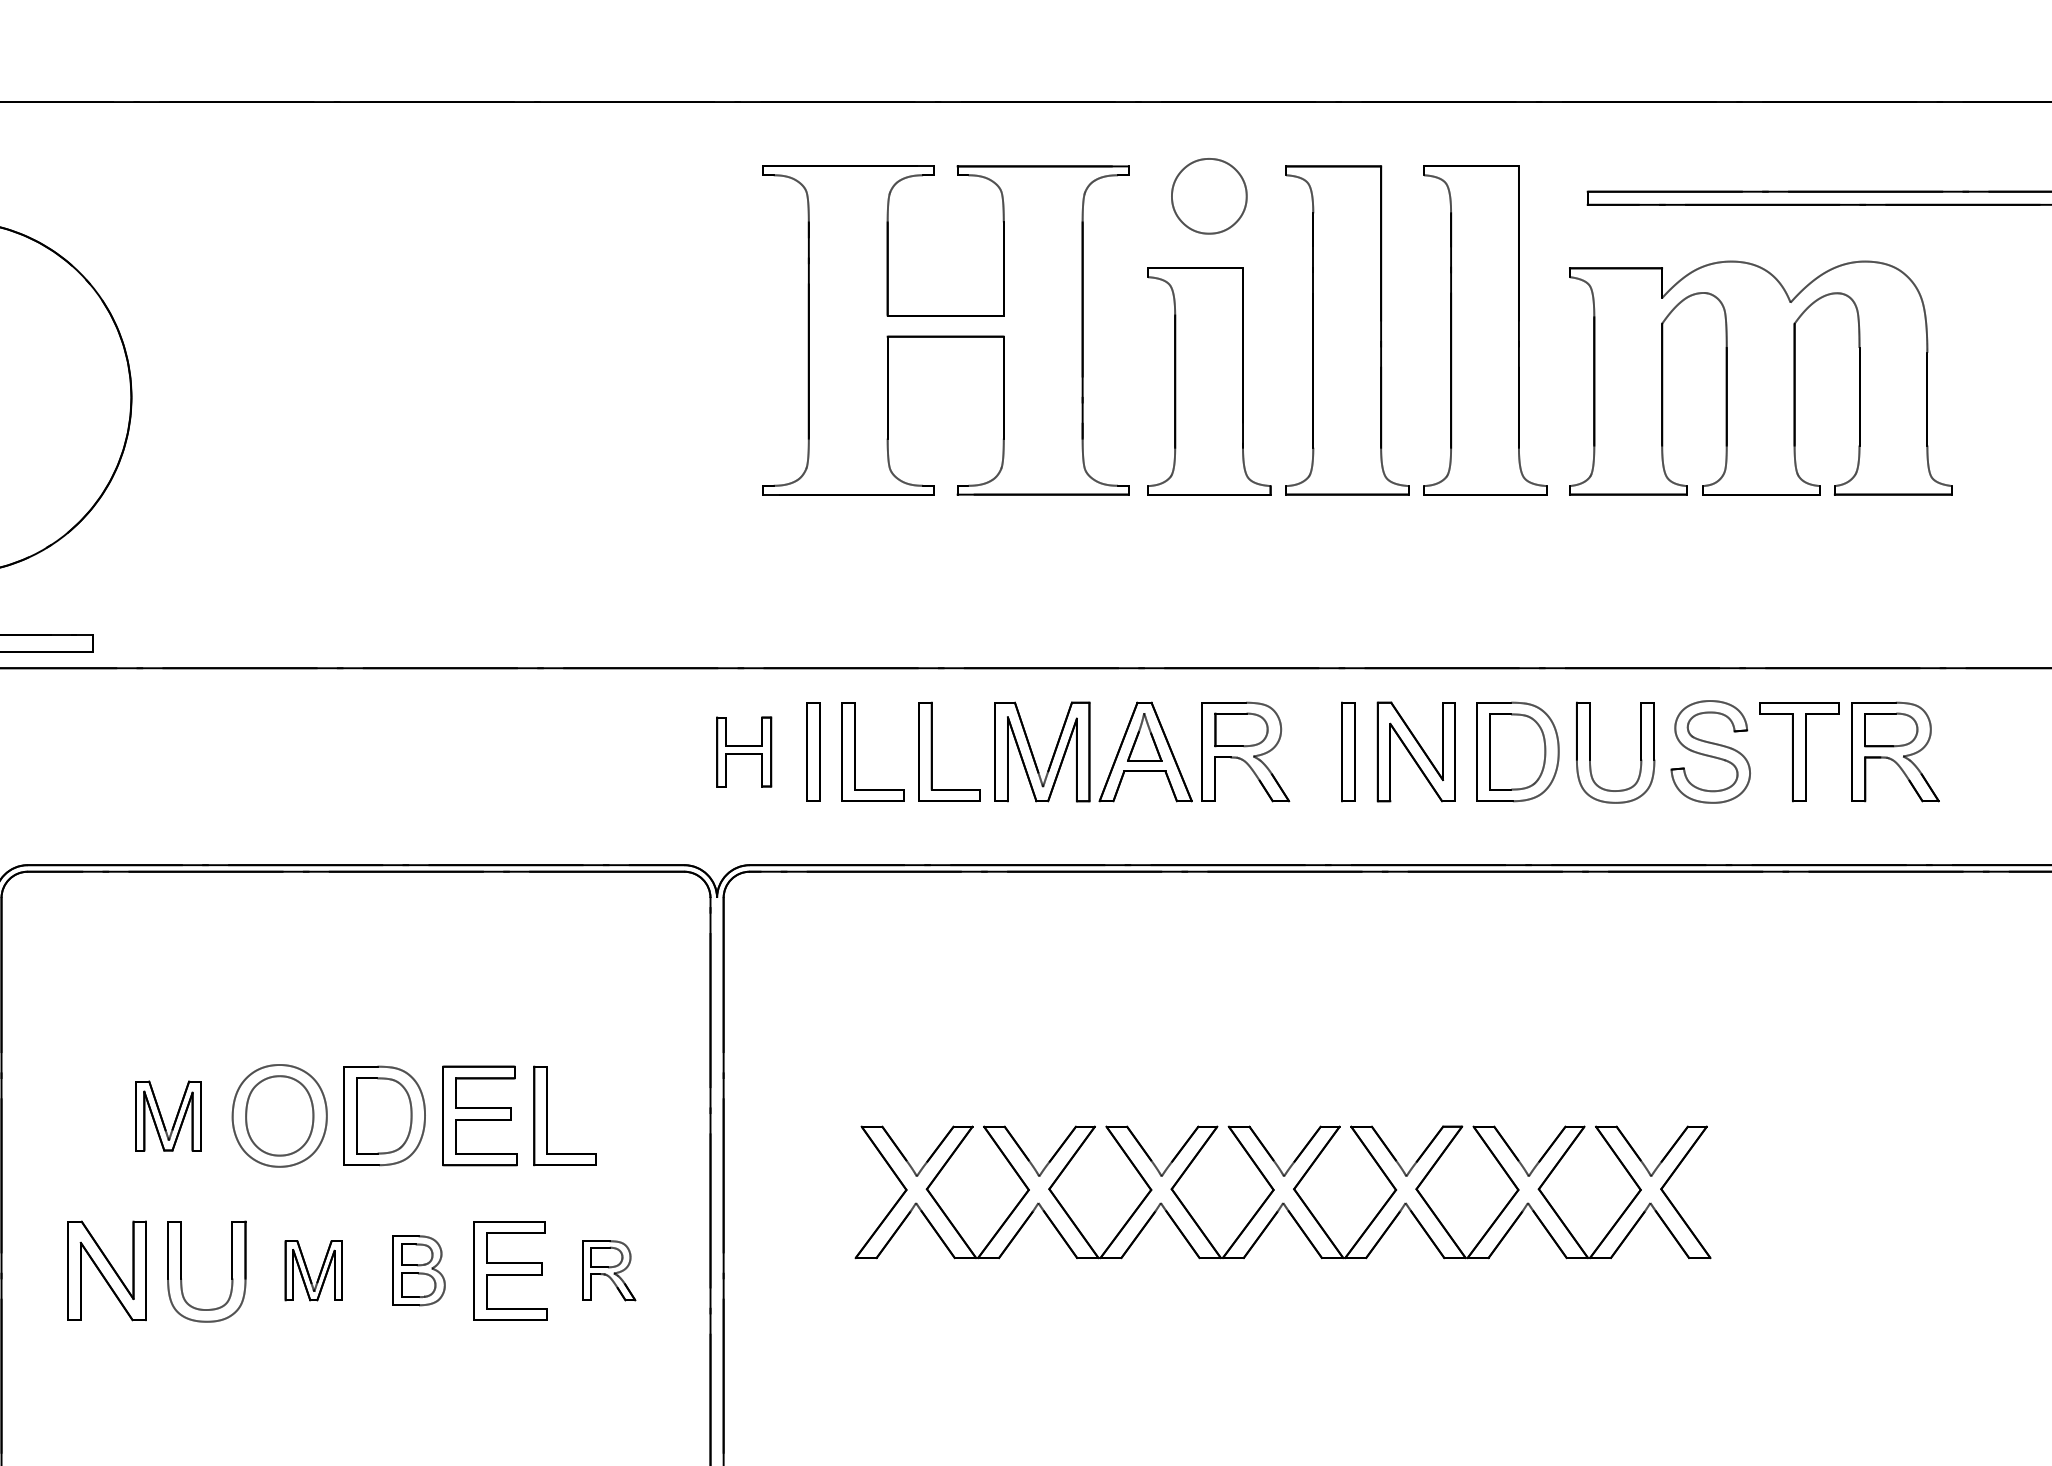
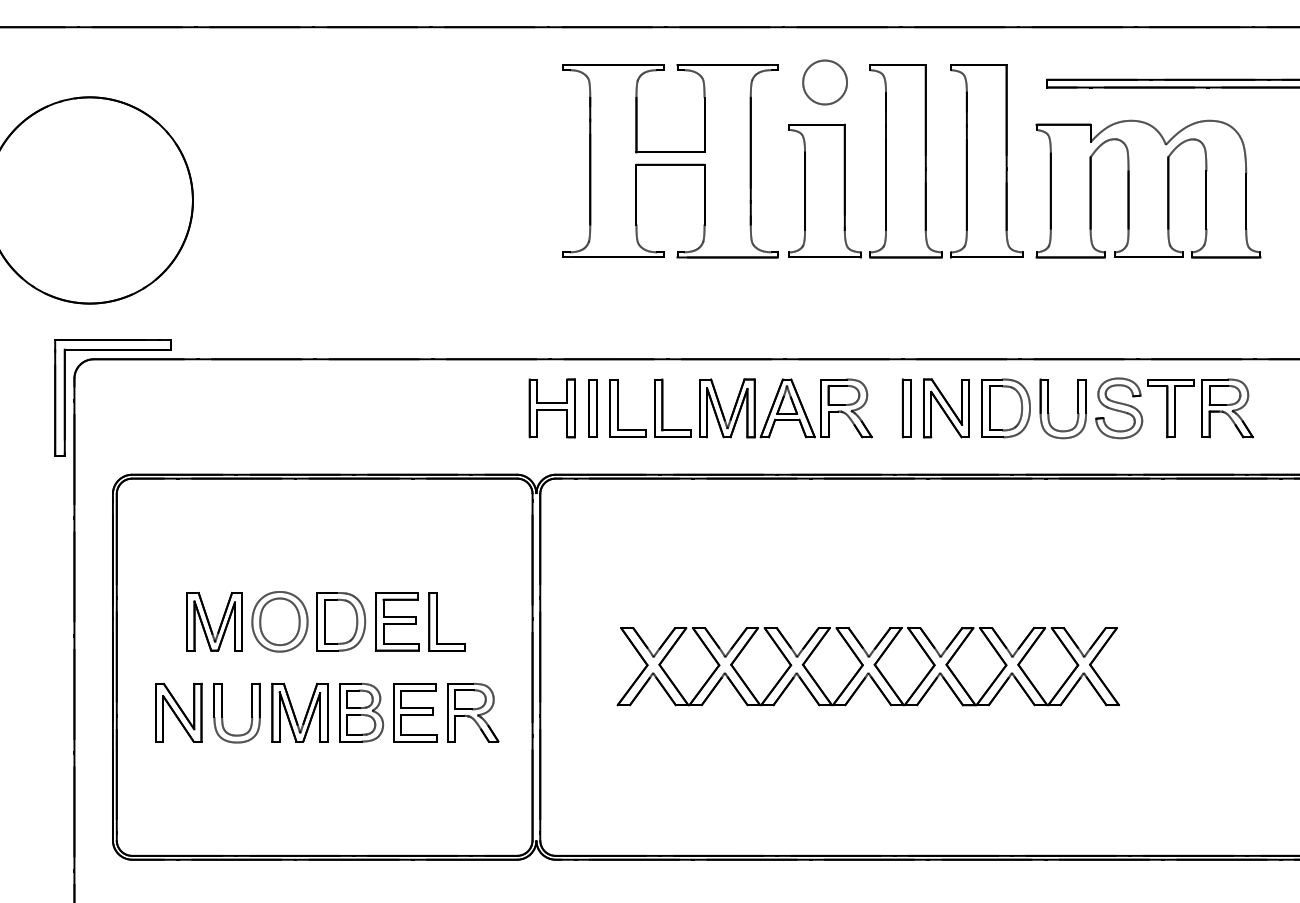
part: (742, 752) -> (551, 408), size x1.43
part: (168, 1115) -> (214, 621), size x1.43
part: (313, 1270) -> (299, 712), size x1.67
part: (418, 1270) -> (361, 712), size x1.43
part: (609, 1270) -> (473, 712), size x1.67

